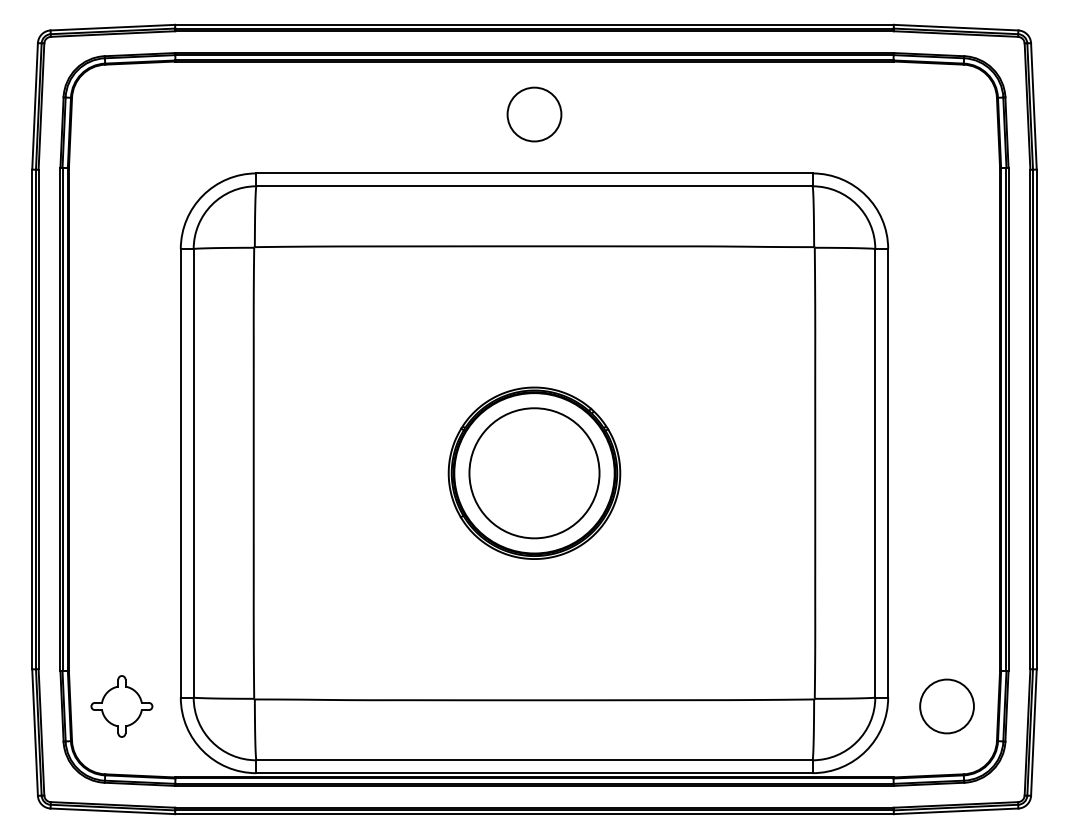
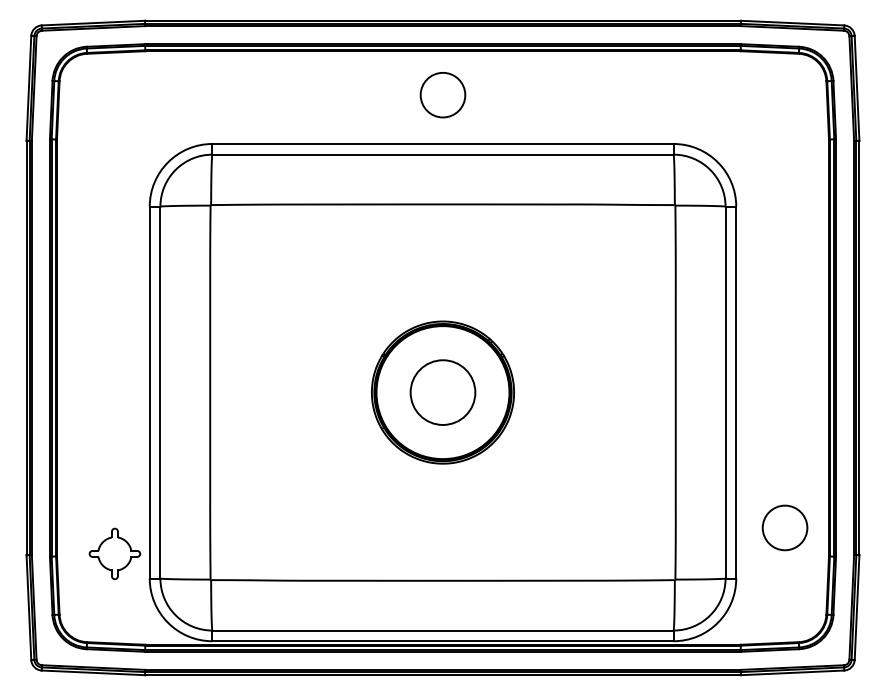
circle: (533, 473) -> (442, 392), size x0.6
part: (121, 705) -> (114, 553), moved
circle: (946, 705) -> (784, 527), moved

